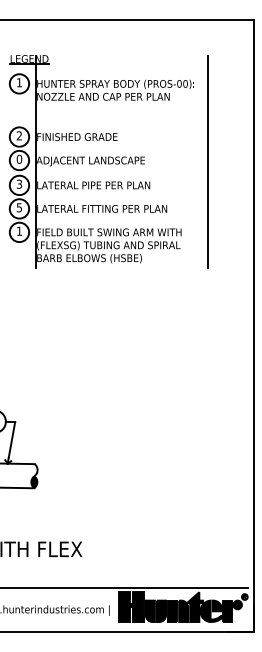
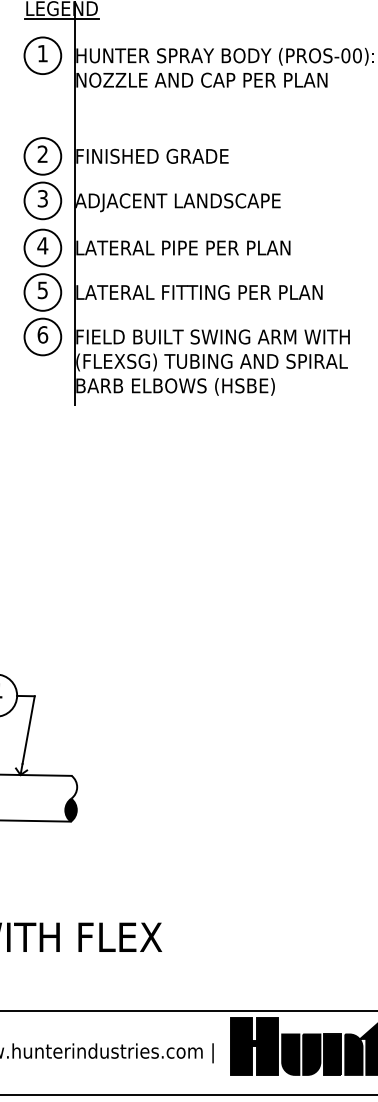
text: (19, 158) -> (42, 197), 0 -> 3
text: (19, 183) -> (42, 244), 3 -> 4
text: (19, 230) -> (42, 333), 1 -> 6

